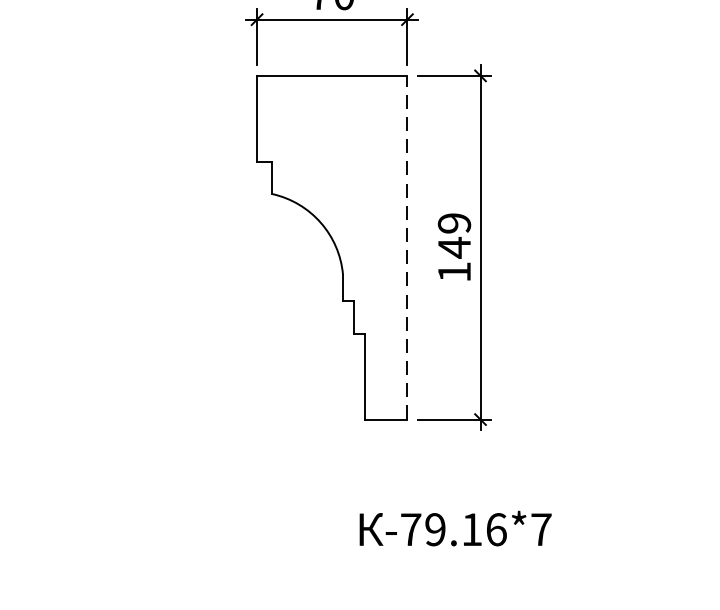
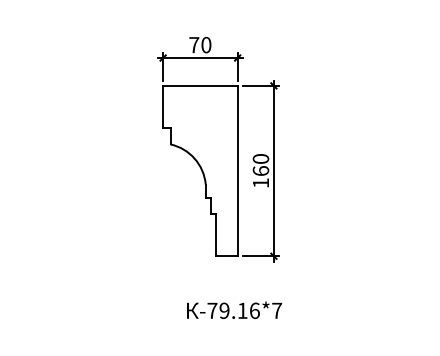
text: (453, 236) -> (260, 165), 149 -> 160
line: (407, 246) -> (237, 170), dashed -> solid
text: (455, 526) -> (234, 309), moved

